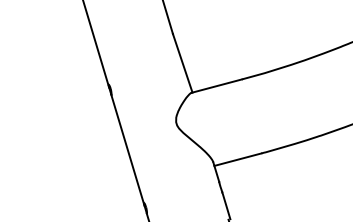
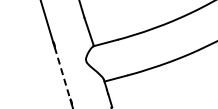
line: (127, 151) -> (62, 74), solid -> dashed

